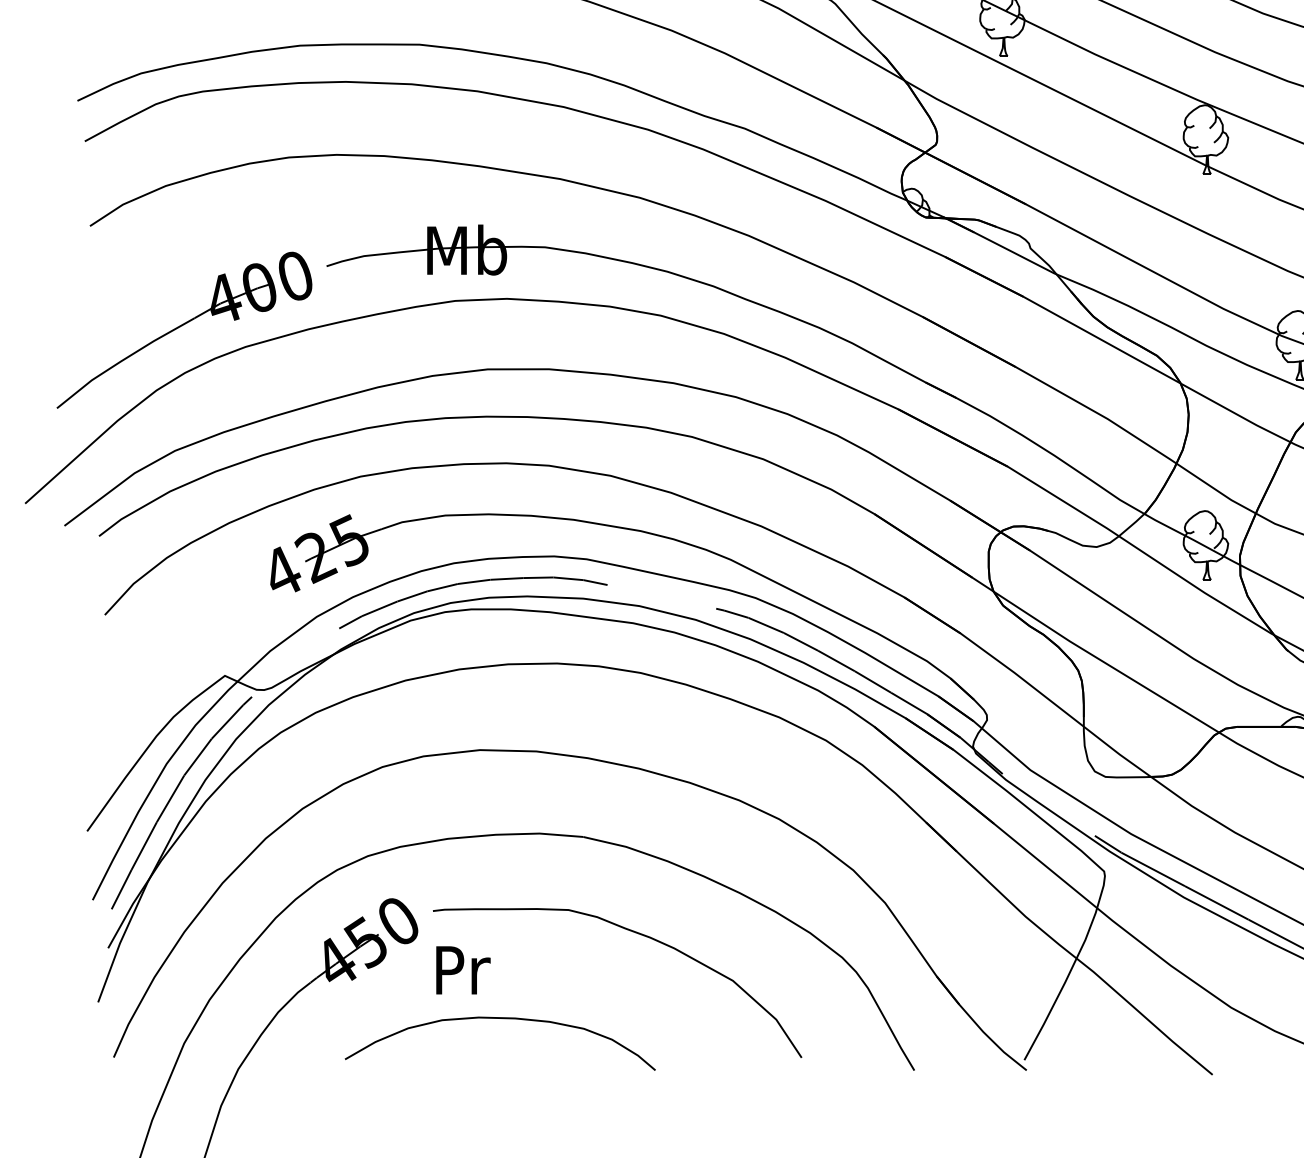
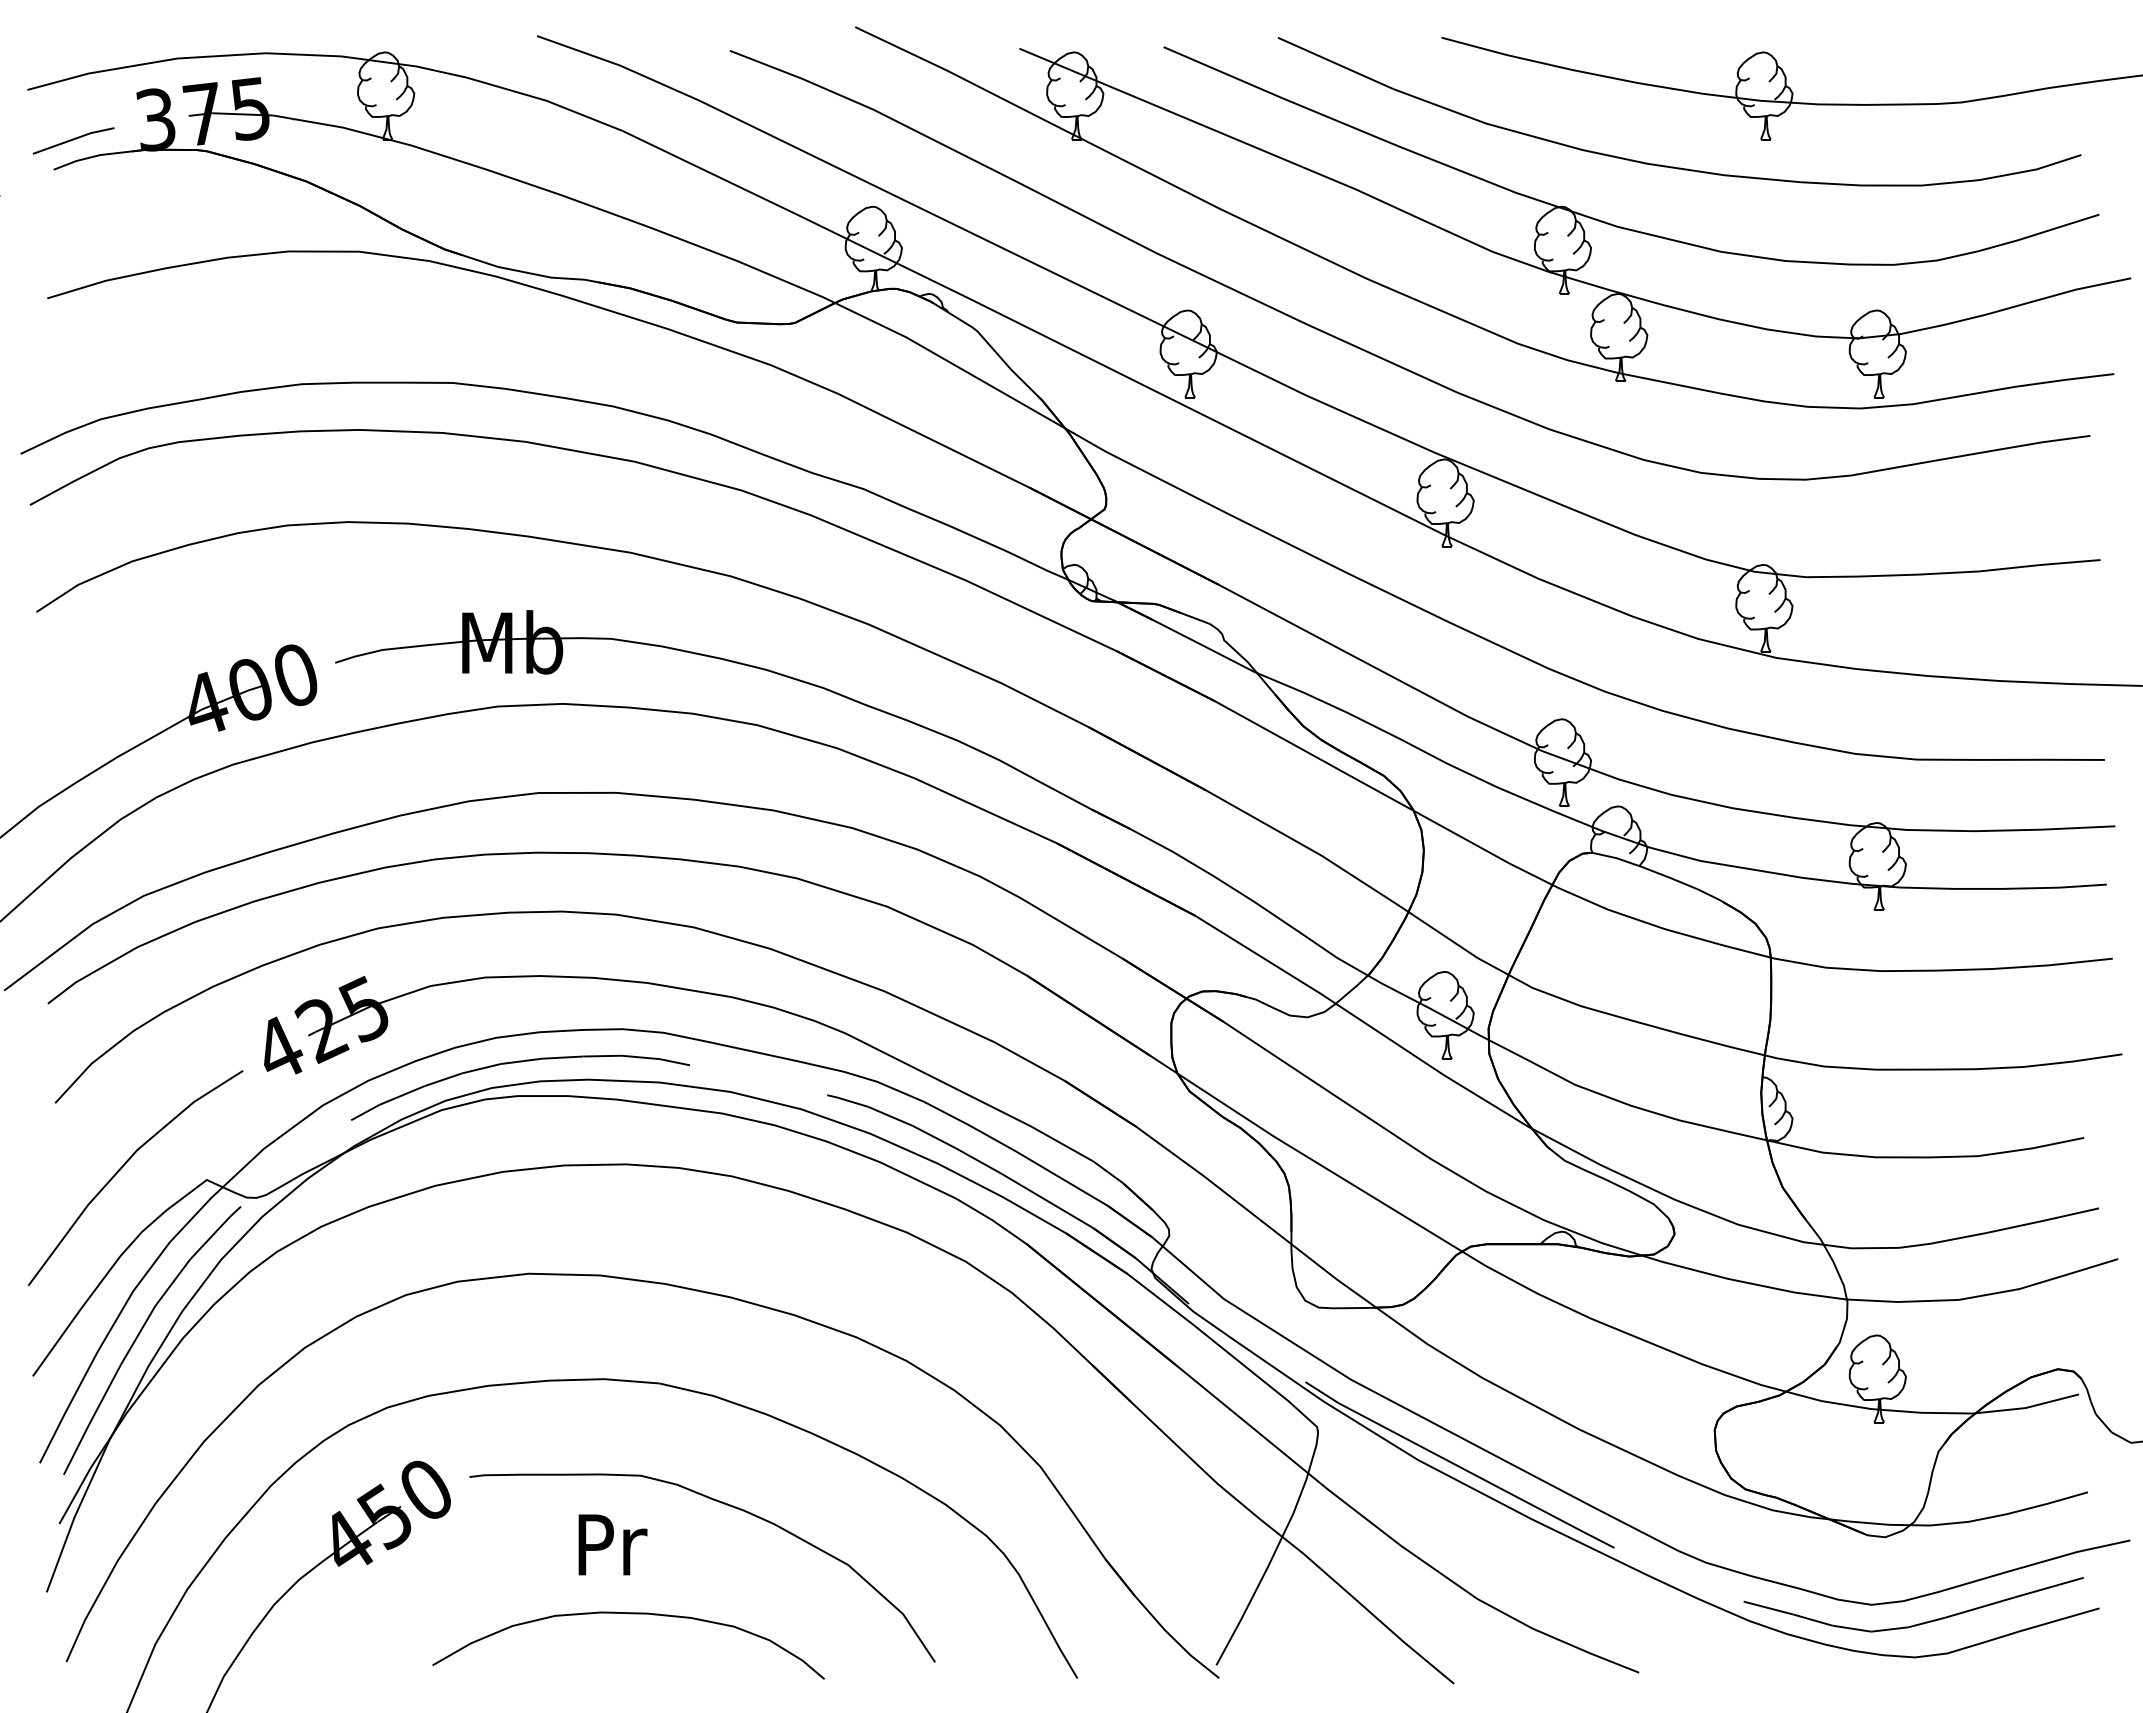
line: (158, 665) -> (123, 1167), added
text: (463, 970) -> (612, 1544), moved
curve: (501, 1019) -> (629, 1614), moved

